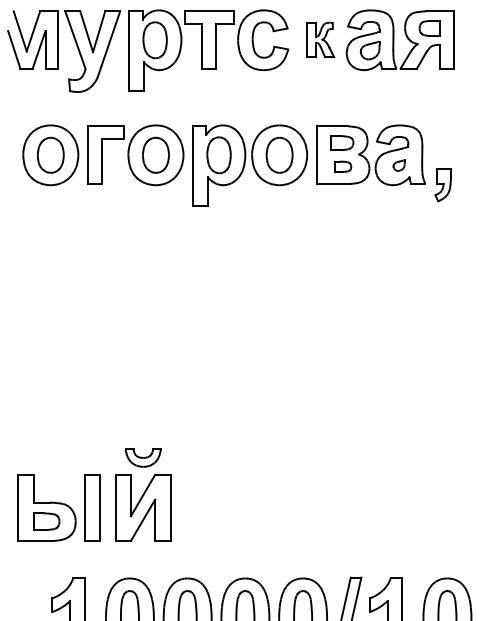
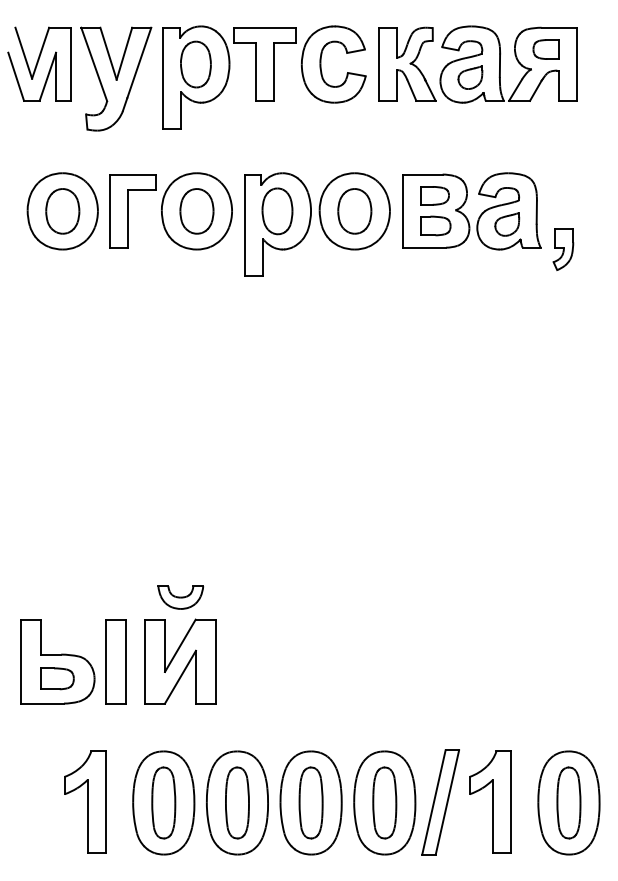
part: (320, 39) -> (407, 63), size x1.67
part: (399, 165) -> (507, 224), size x1.67
part: (342, 166) -> (435, 225), size x1.43

